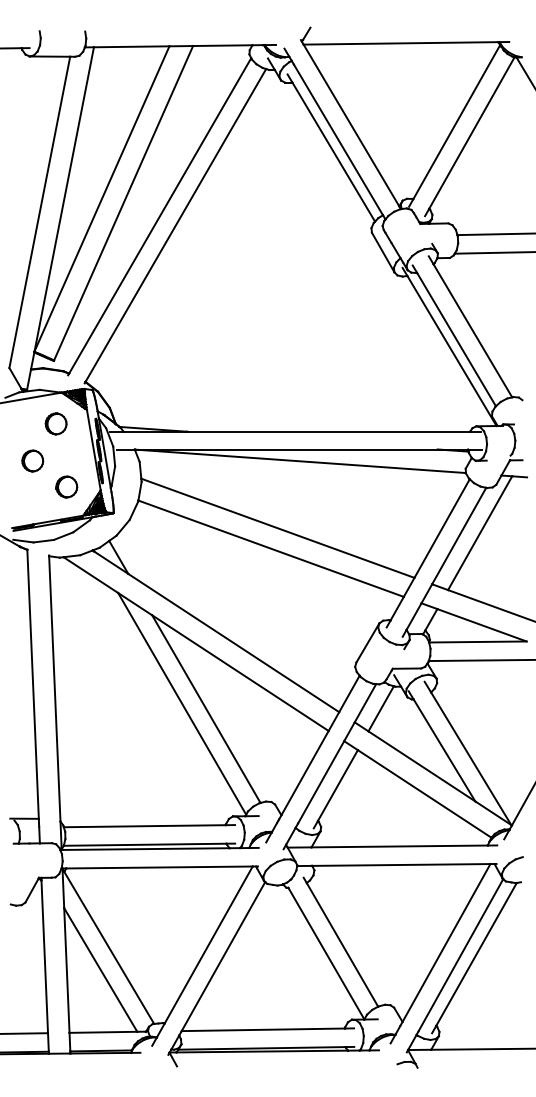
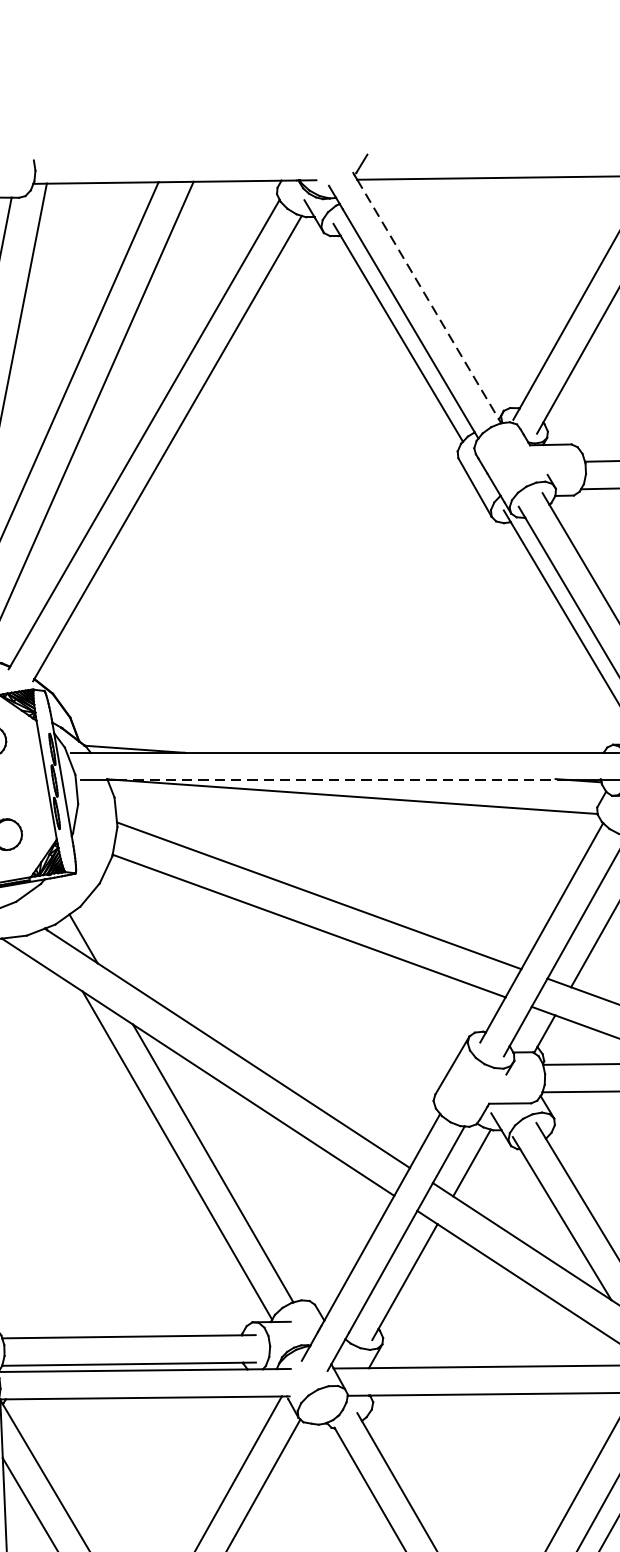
line: (351, 126) -> (428, 300), solid -> dashed
line: (292, 450) -> (340, 780), solid -> dashed

